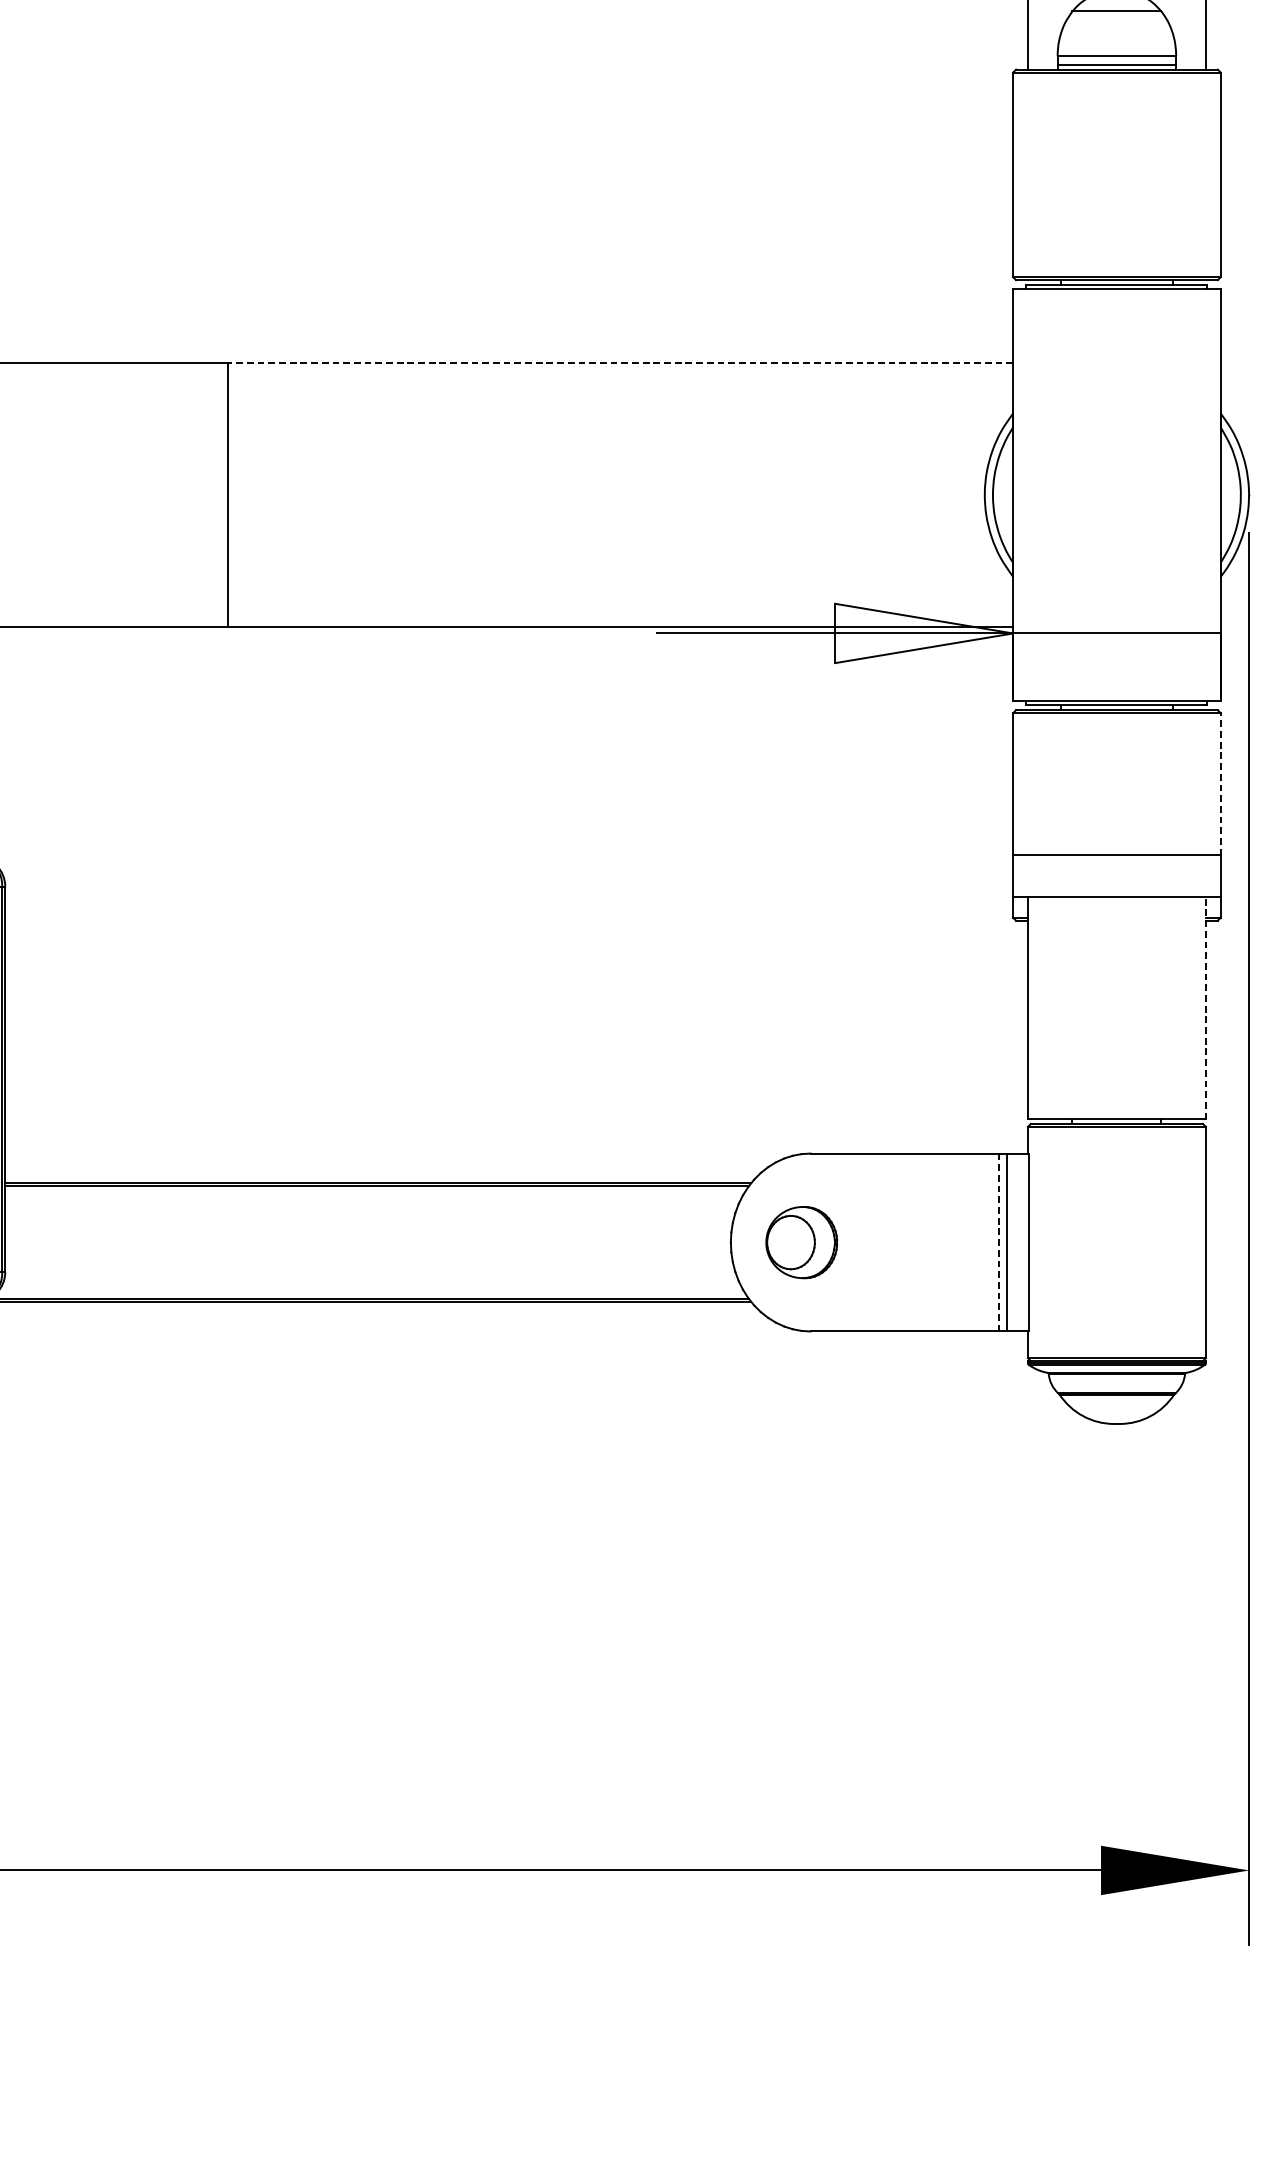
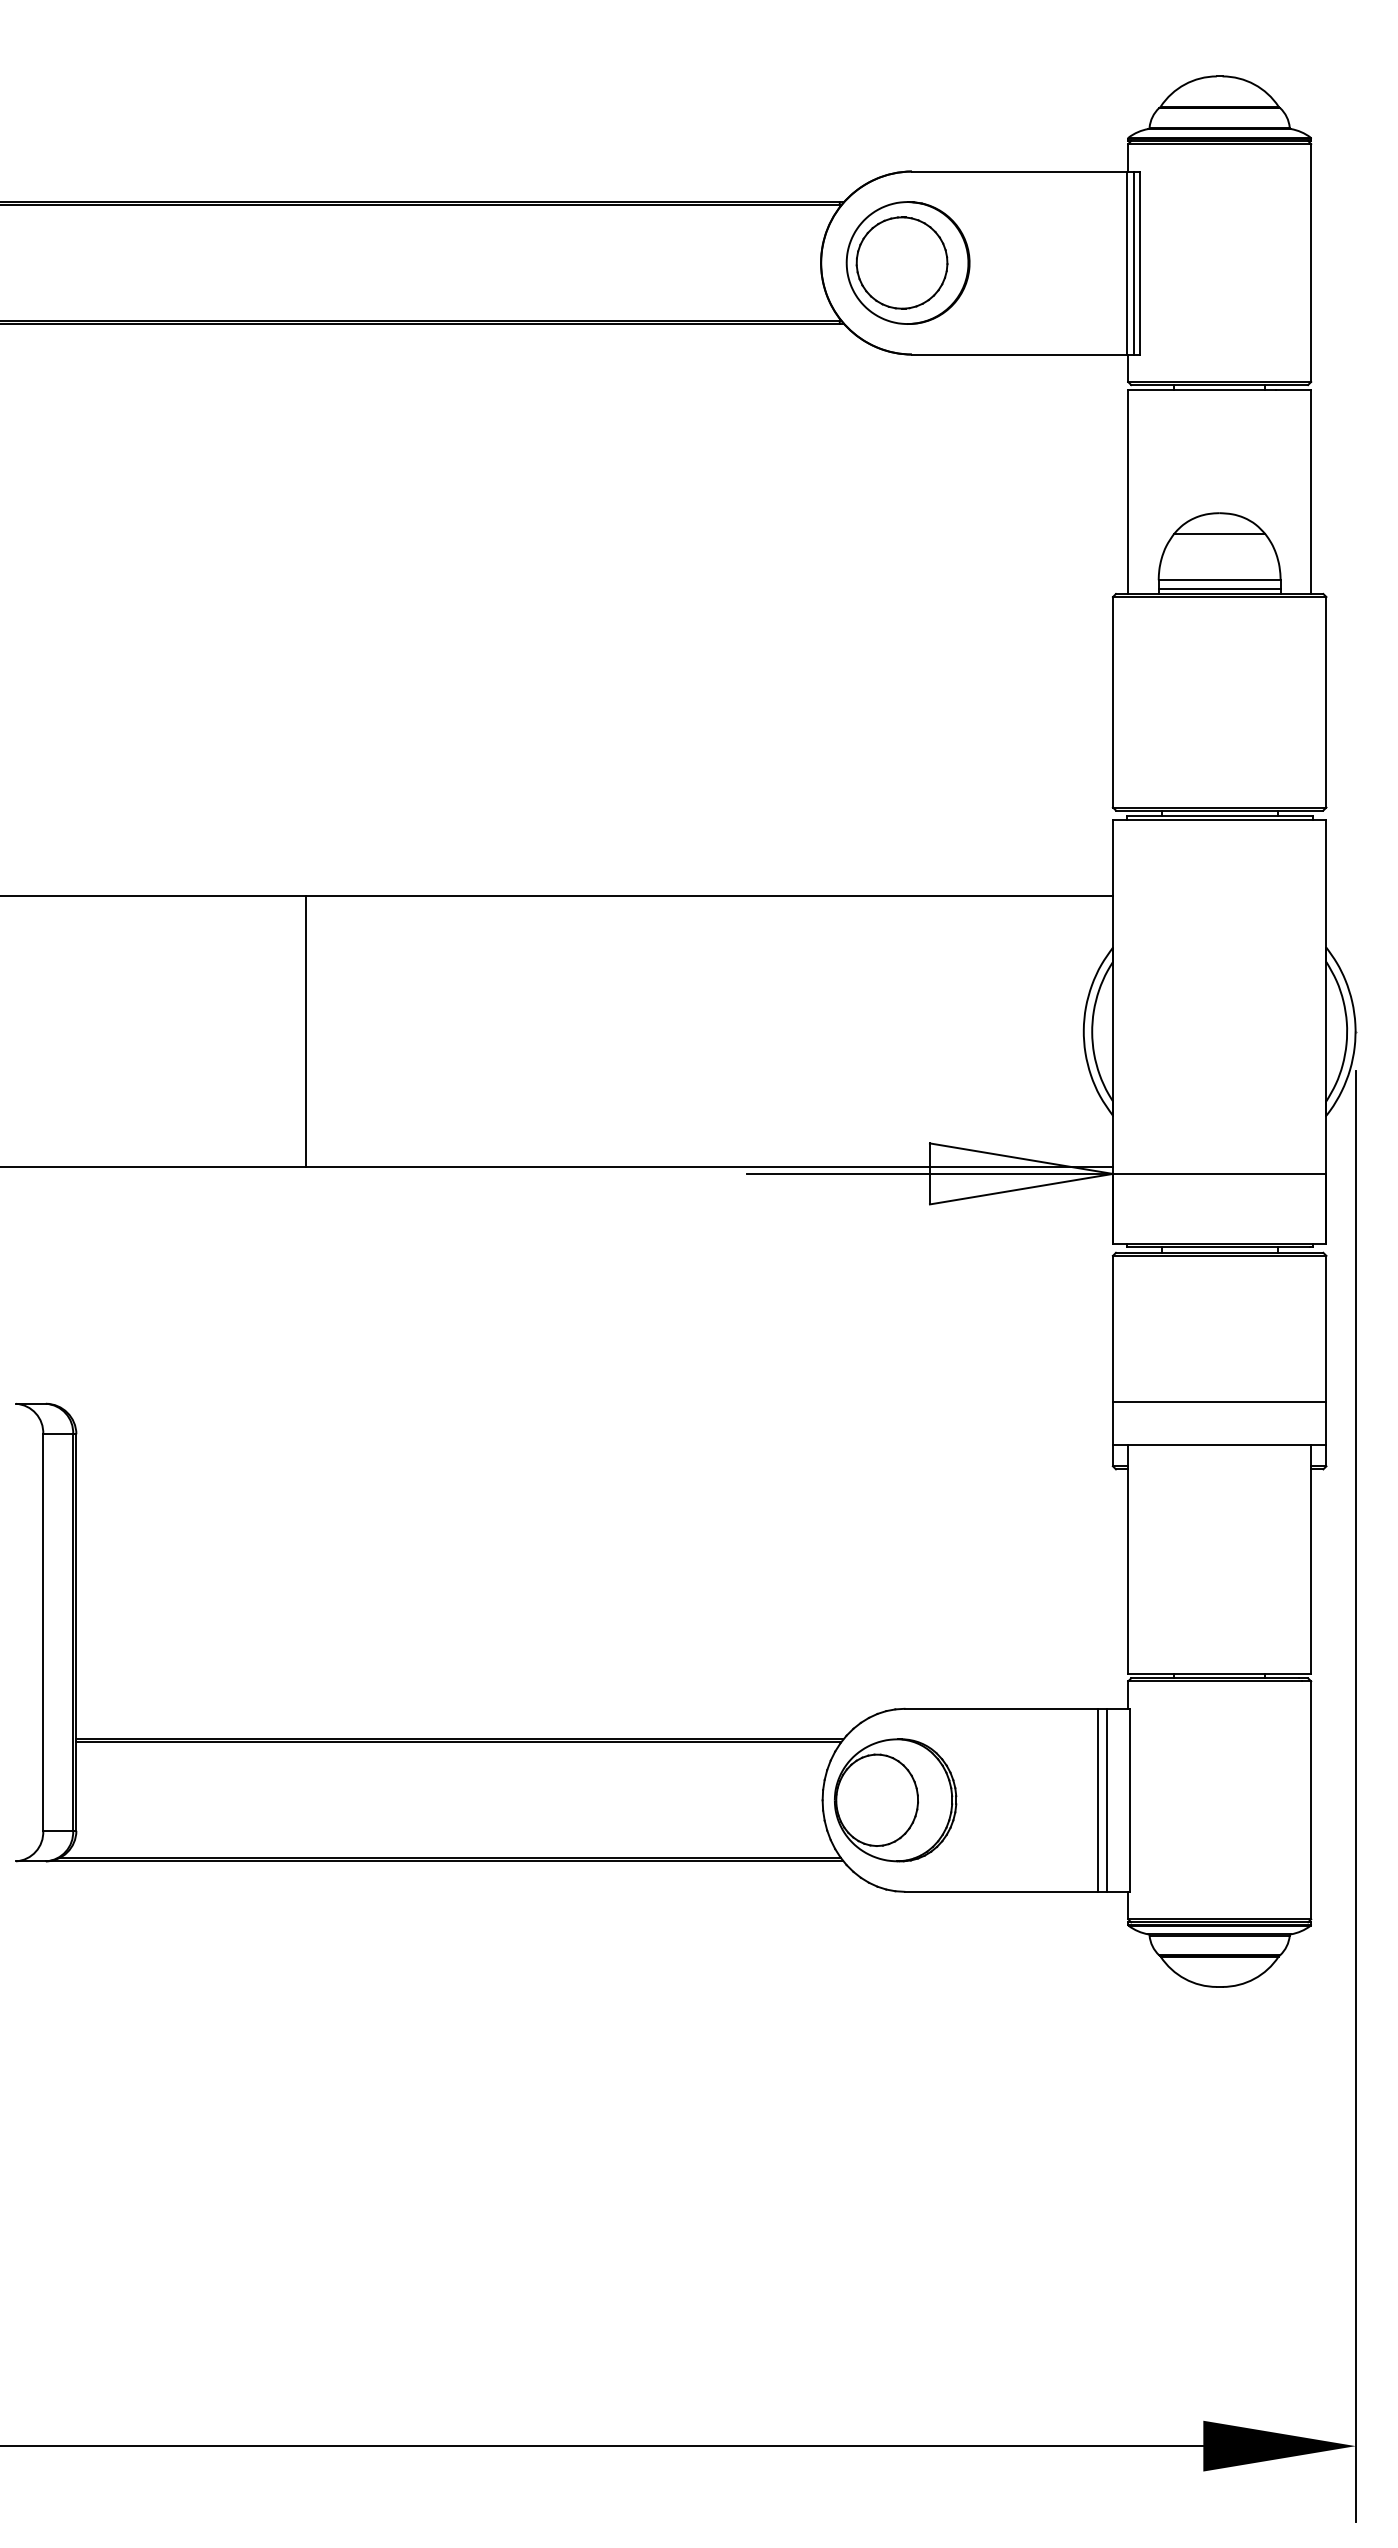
line: (620, 362) -> (709, 895), dashed -> solid
line: (1220, 783) -> (1326, 1328), dashed -> solid
line: (1206, 1007) -> (1311, 1558), dashed -> solid
line: (999, 1241) -> (1098, 1799), dashed -> solid
part: (801, 1242) -> (895, 1800), size x1.67

